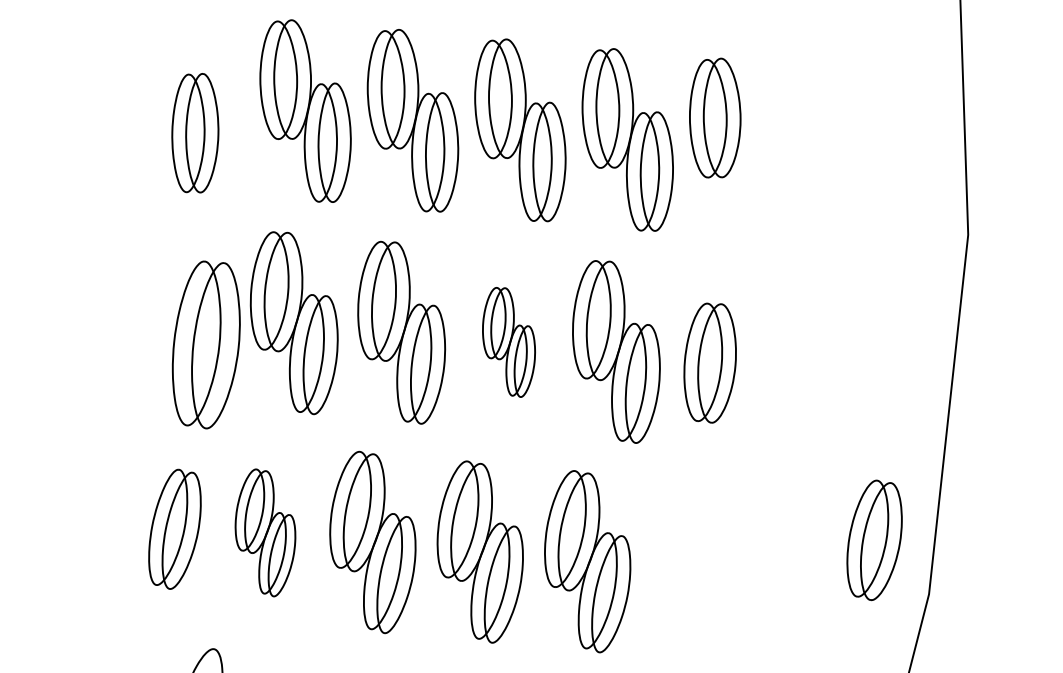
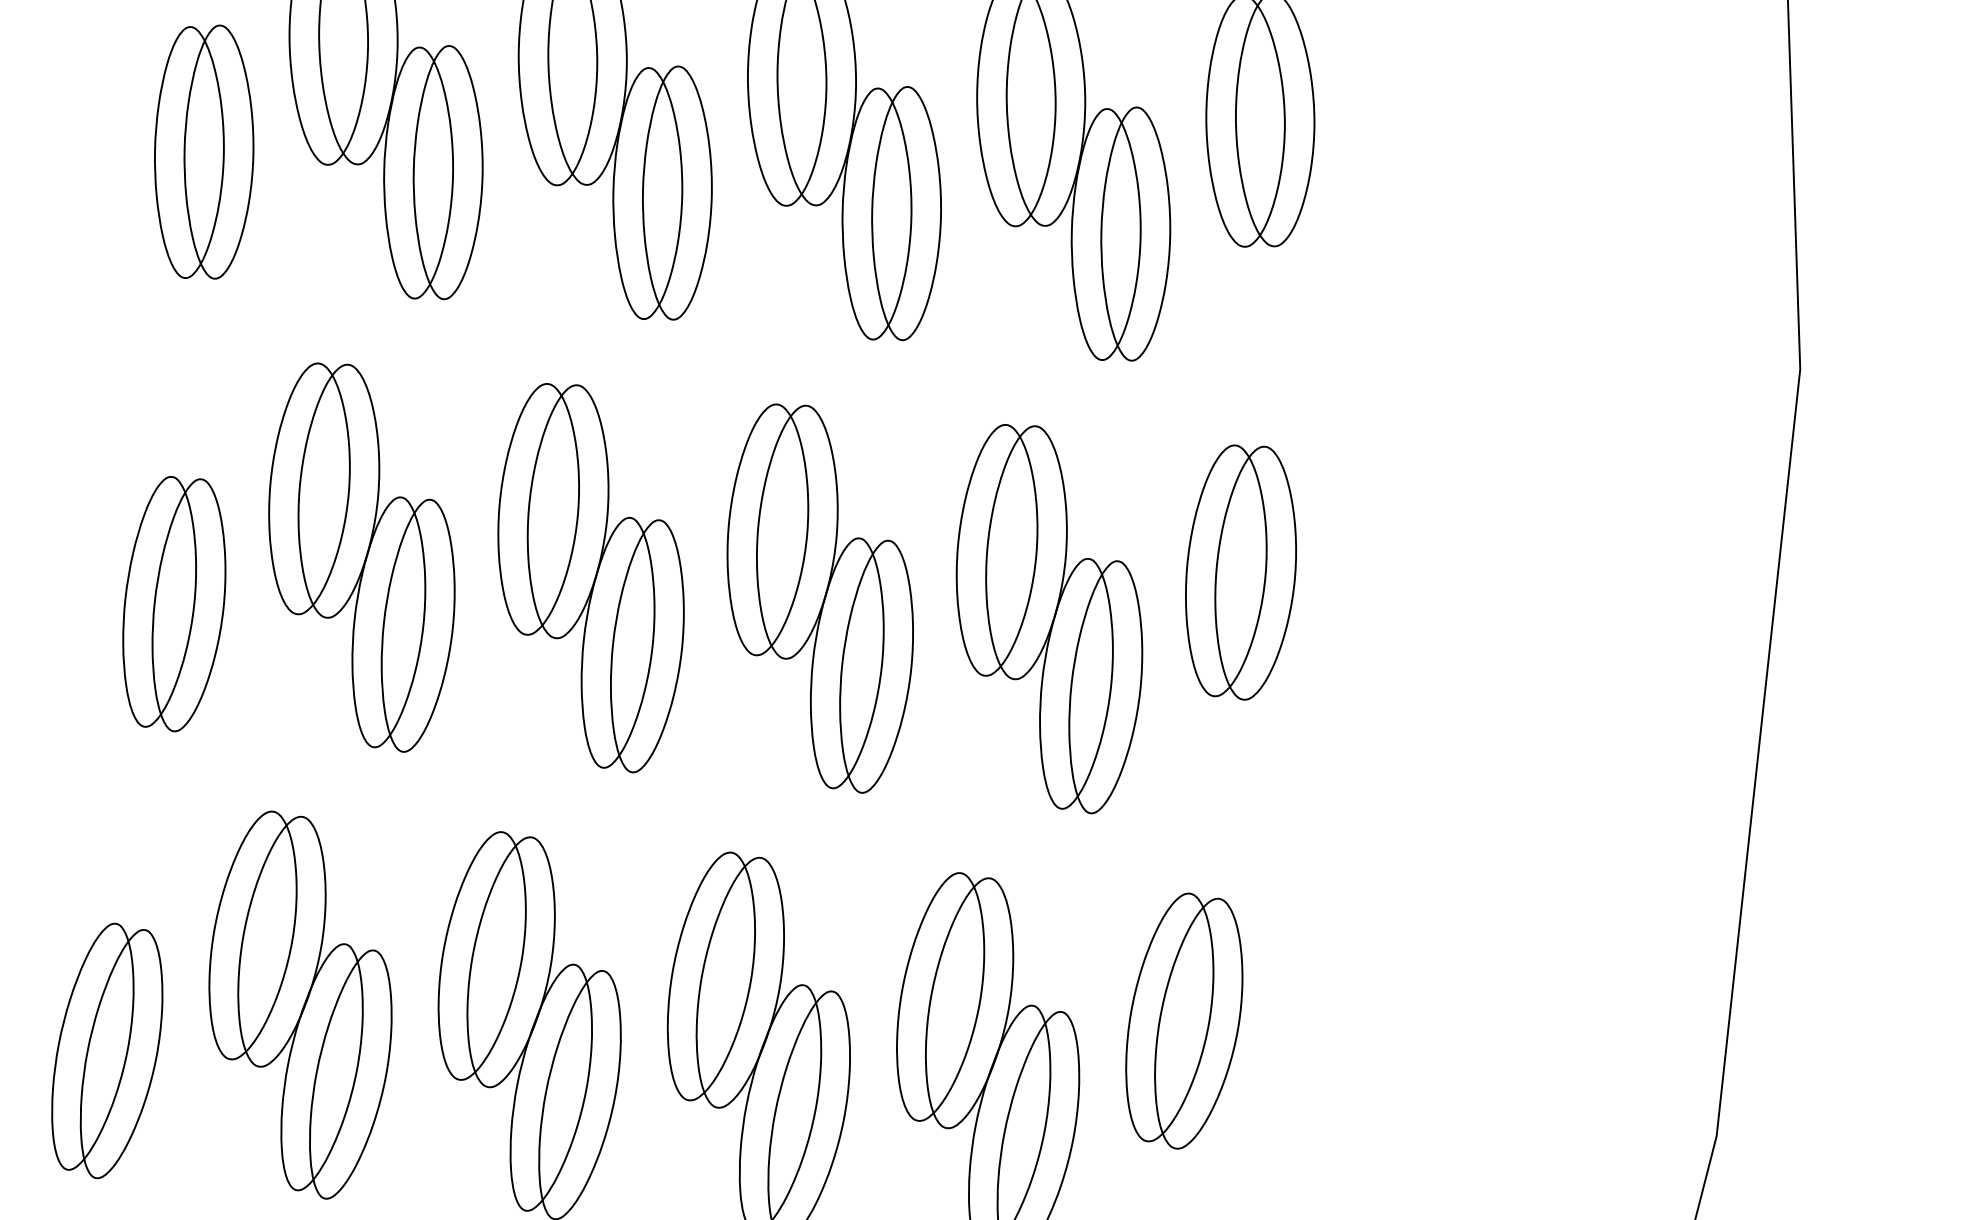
part: (195, 133) -> (204, 152), moved
part: (508, 342) -> (819, 598), size x1.67
part: (206, 344) -> (174, 603), size x0.71
part: (709, 362) -> (1239, 571), moved
part: (174, 528) -> (106, 1049), moved
part: (265, 532) -> (300, 1004), size x1.43
part: (874, 540) -> (1184, 1021), moved

